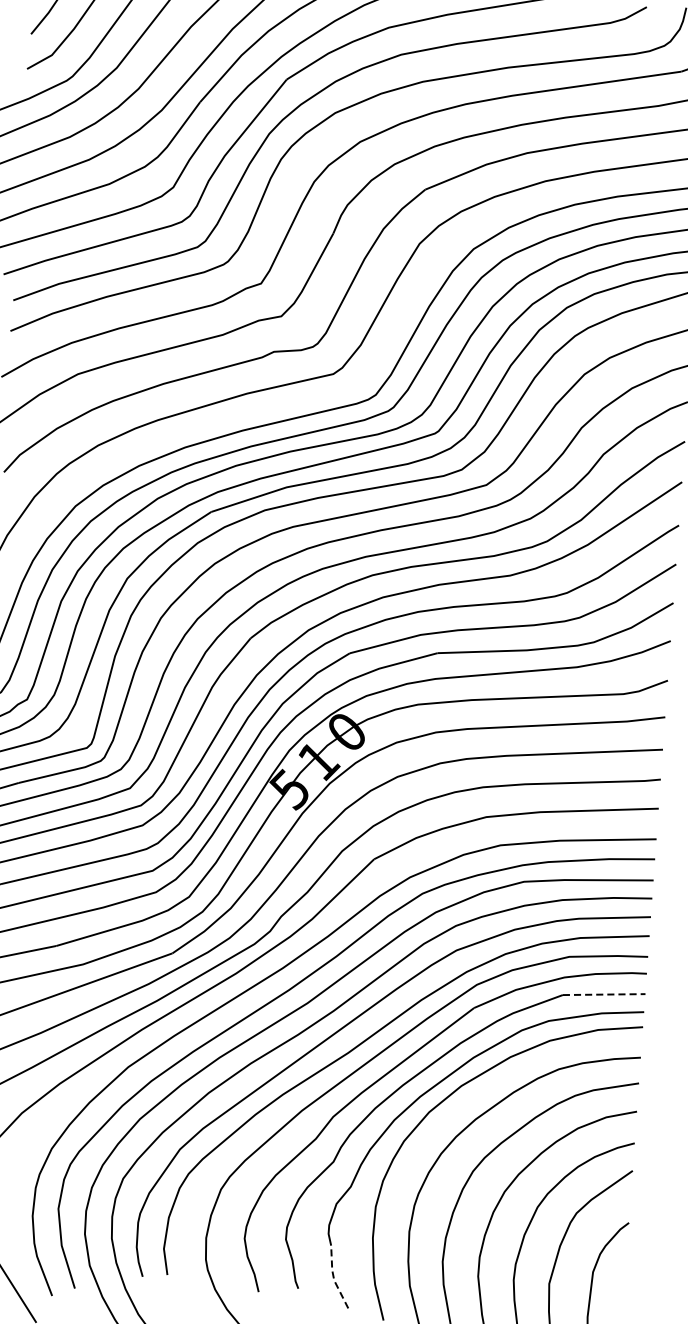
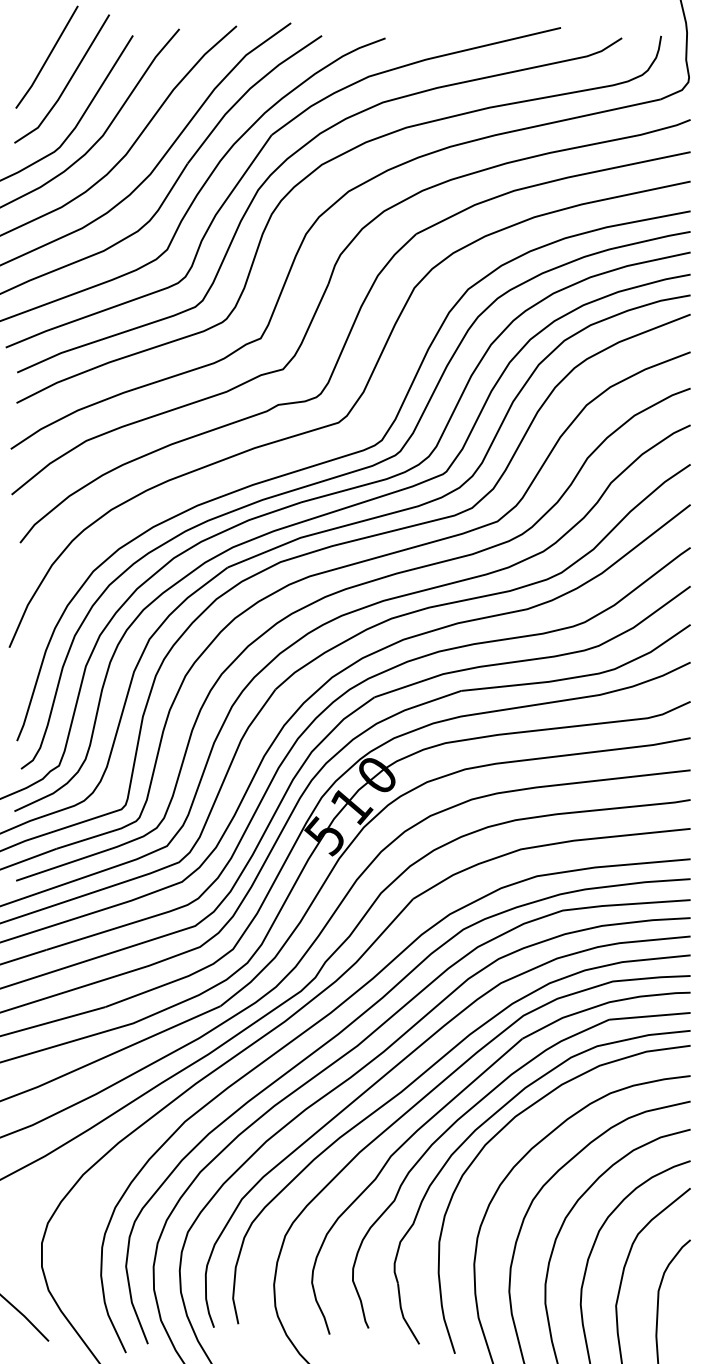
line: (603, 994) -> (649, 1016), dashed -> solid
line: (333, 1278) -> (402, 1315), dashed -> solid

